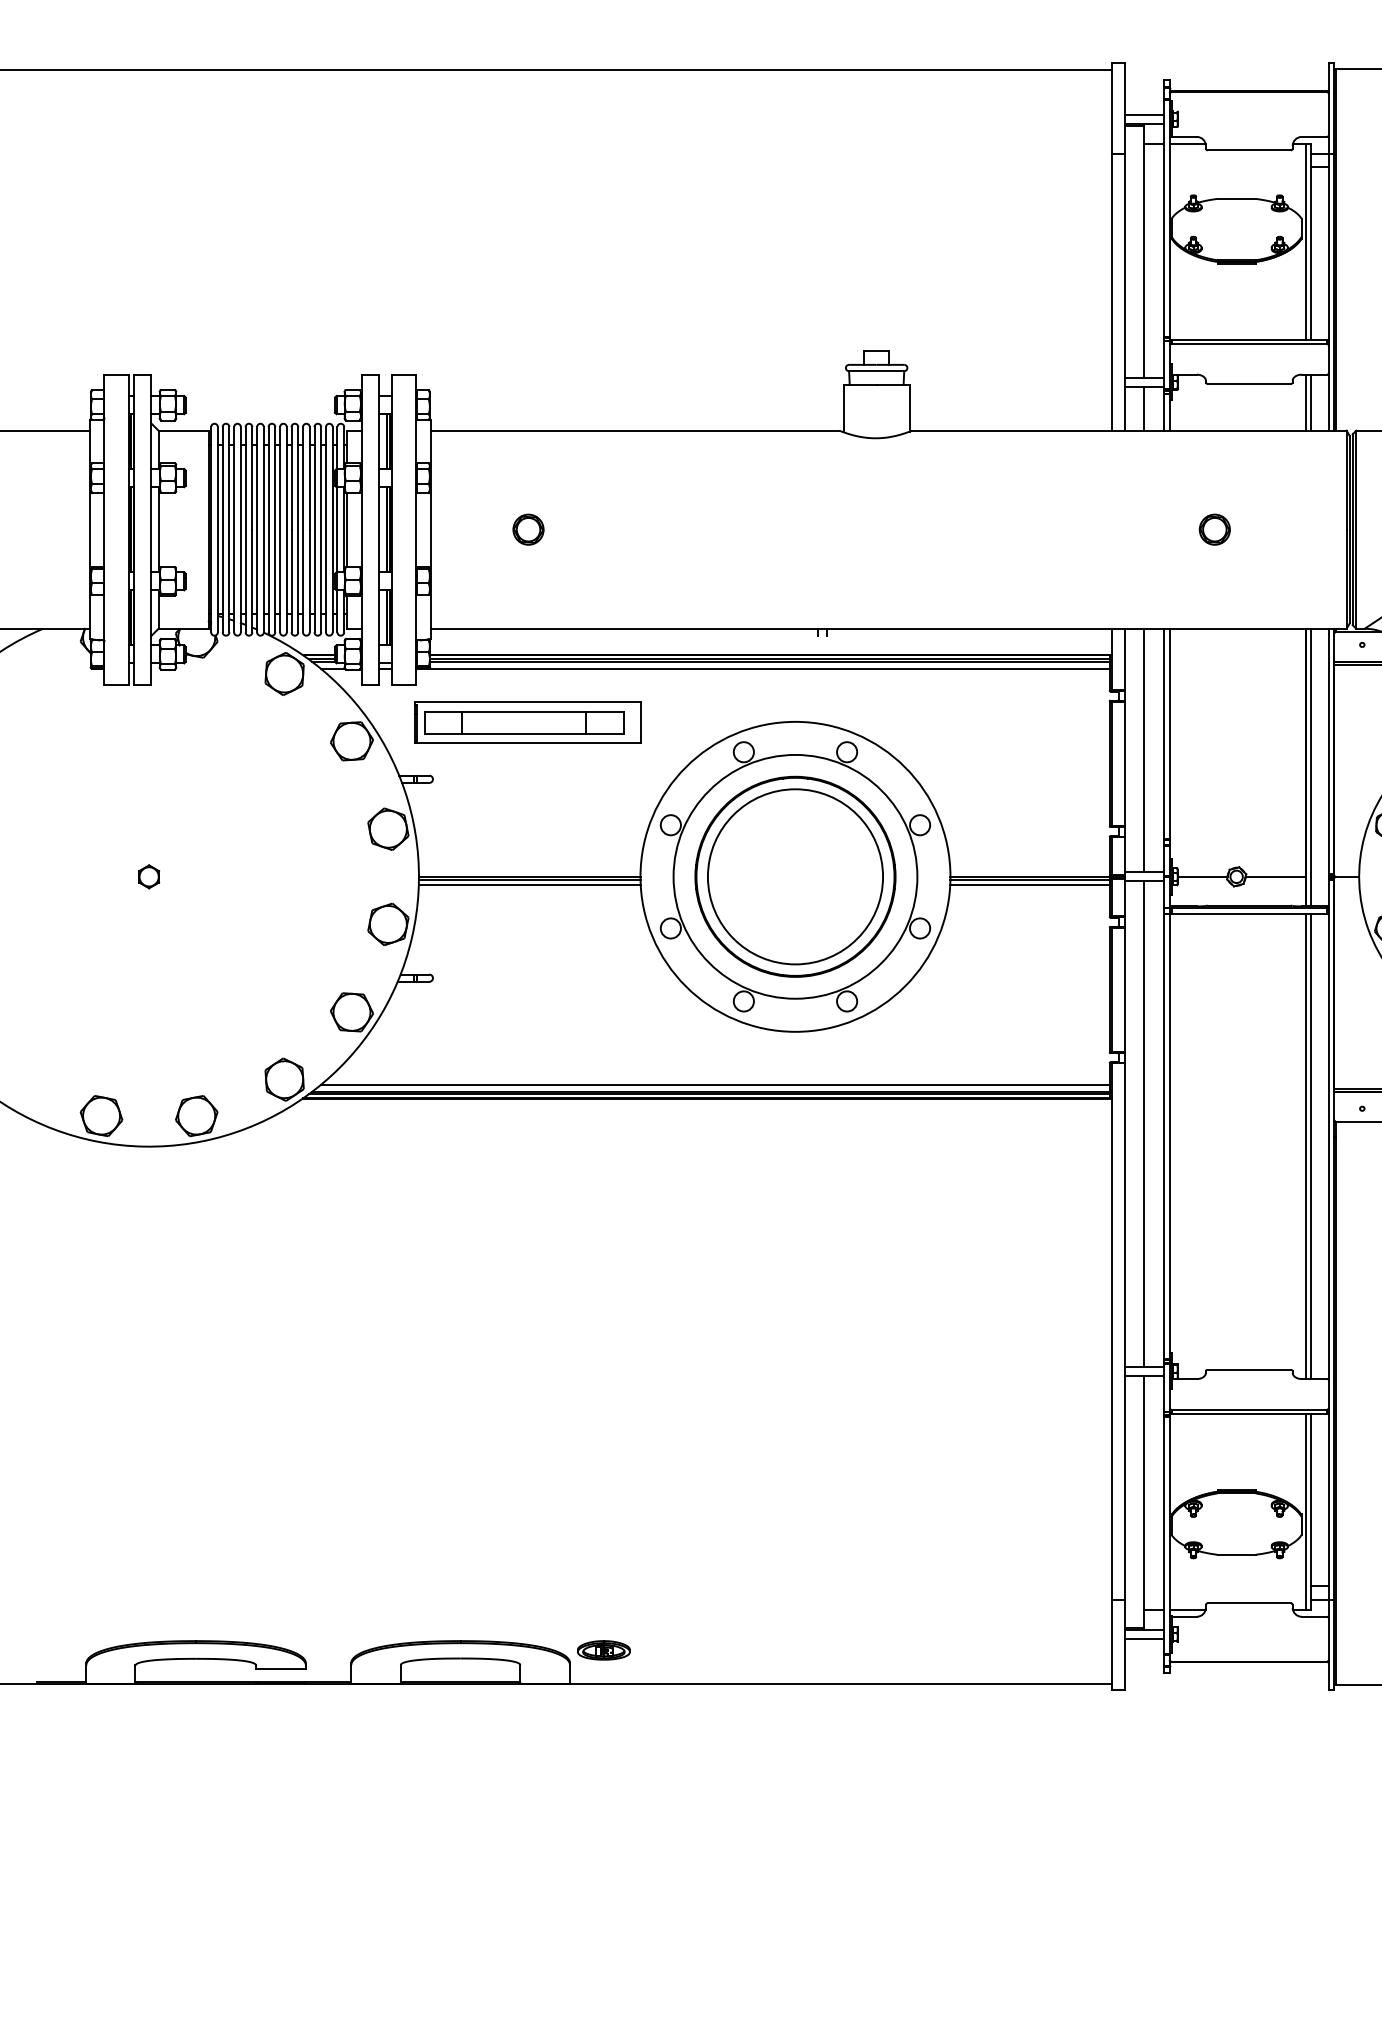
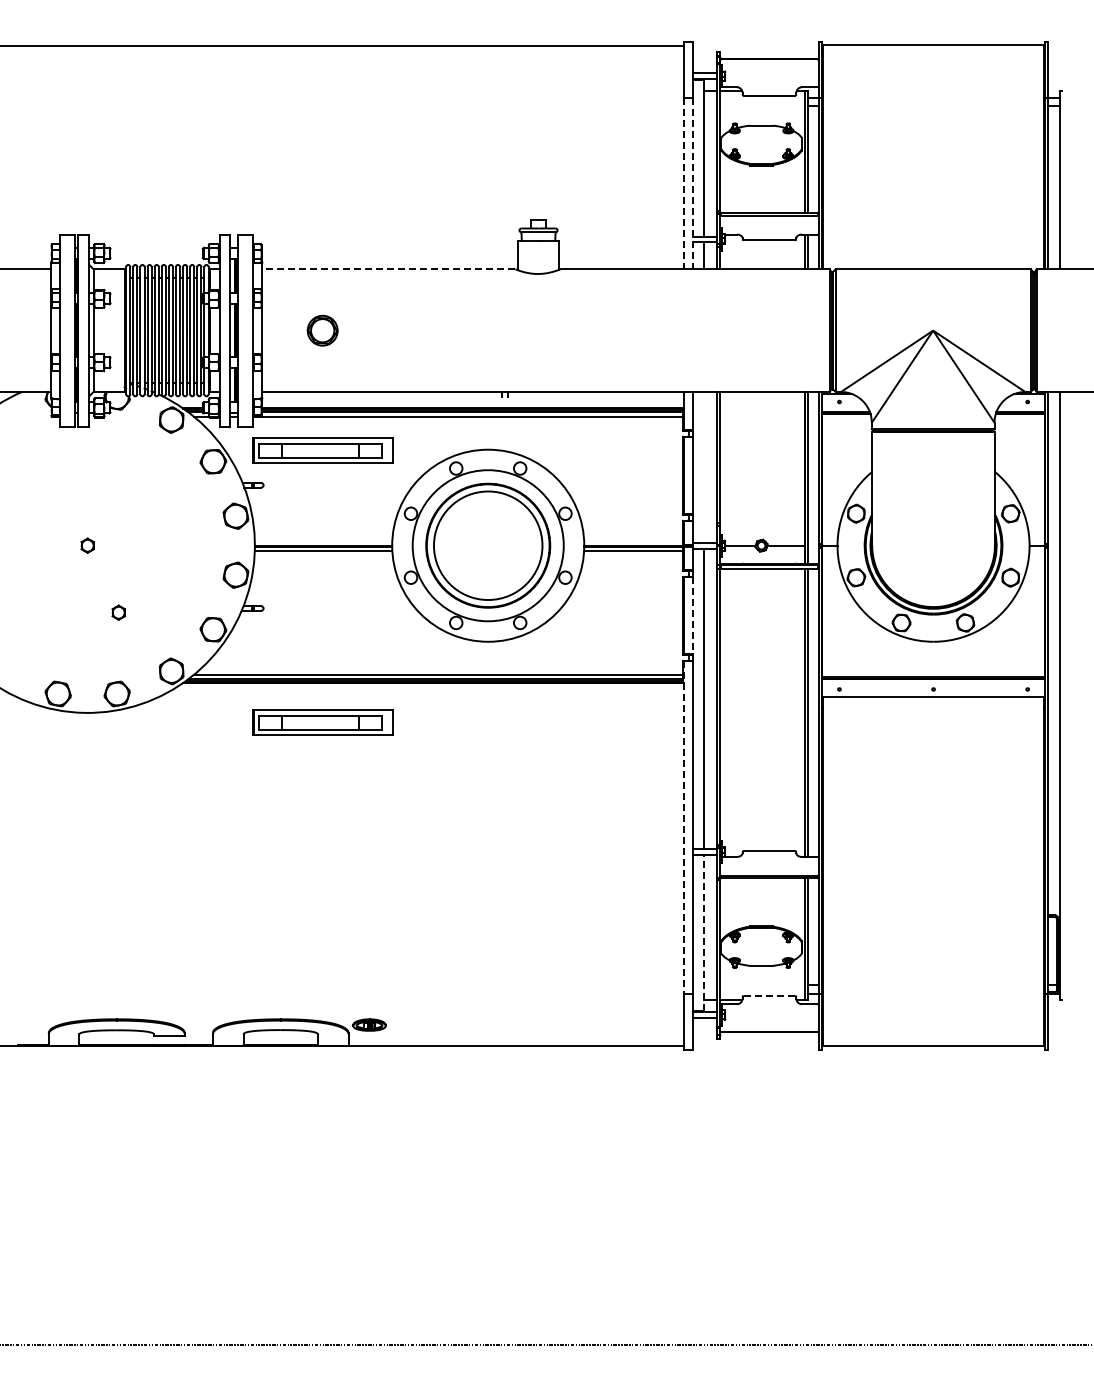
line: (1112, 292) -> (684, 183), solid -> dashed
line: (1125, 292) -> (692, 183), solid -> dashed
line: (634, 431) -> (388, 269), solid -> dashed
part: (528, 529) -> (322, 330), size x1.6
part: (1213, 529) -> (747, 330), removed
line: (1142, 750) -> (703, 467), removed
part: (198, 984) -> (118, 612), added
line: (1125, 989) -> (692, 615), solid -> dashed
part: (528, 1162) -> (322, 722), added
line: (1112, 1333) -> (684, 828), solid -> dashed
line: (1142, 1500) -> (703, 932), solid -> dashed
line: (1249, 1602) -> (769, 995), solid -> dashed

